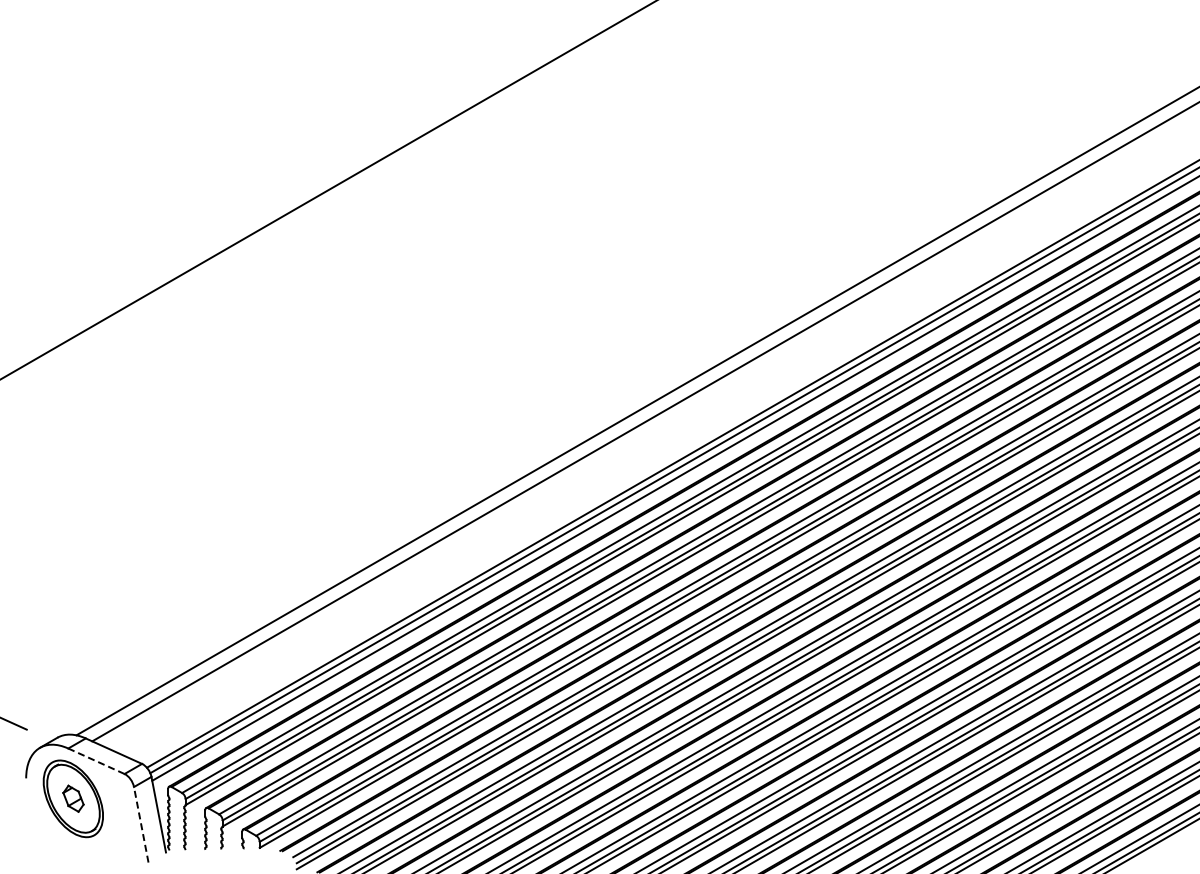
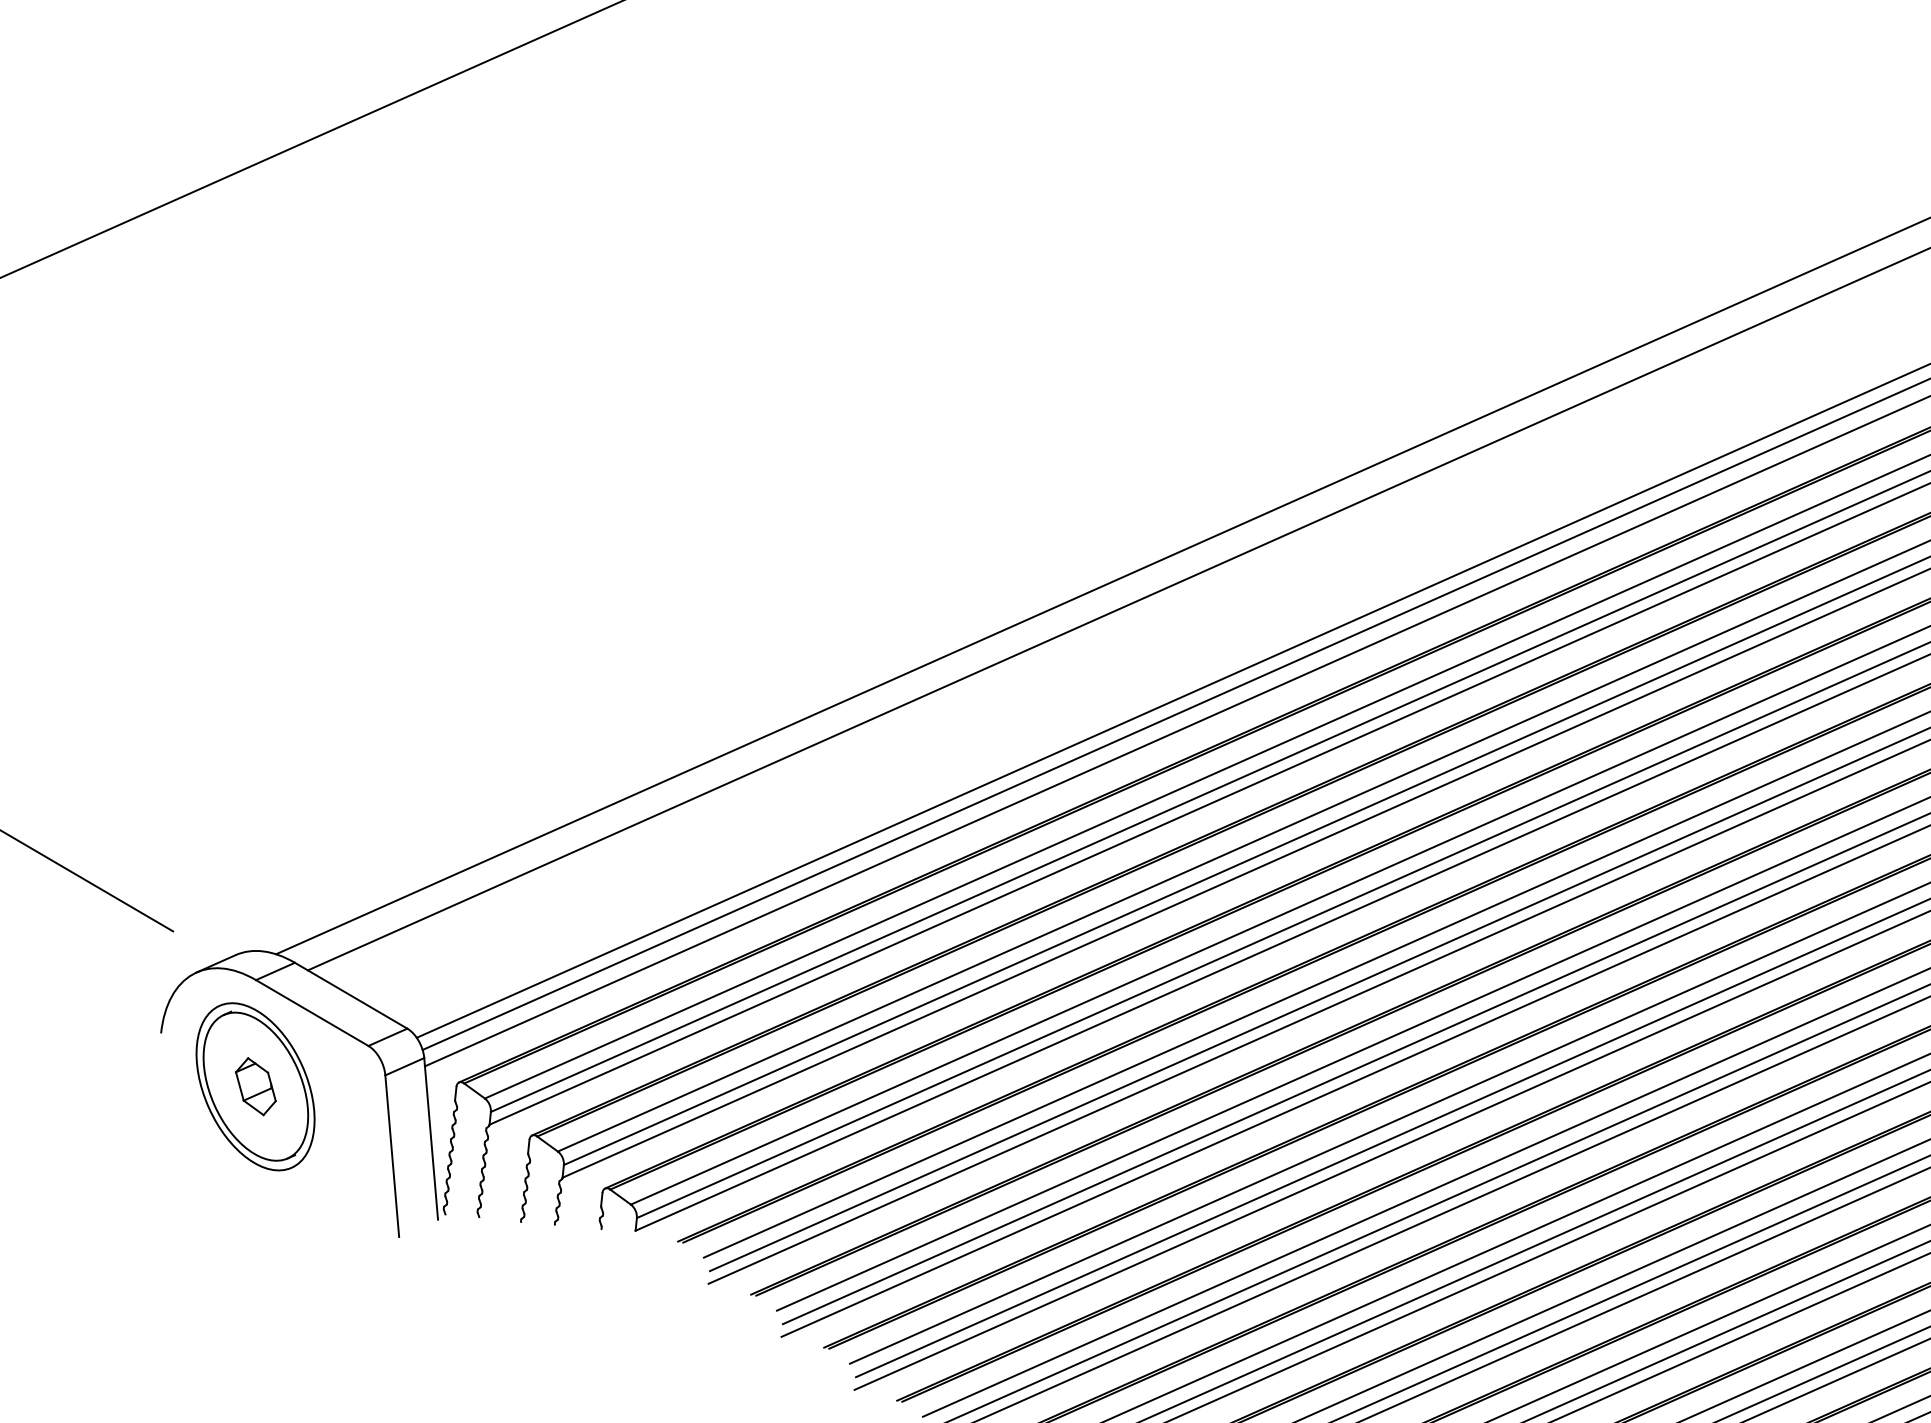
line: (96, 761) -> (312, 1013), dashed -> solid
line: (141, 824) -> (392, 1155), dashed -> solid

